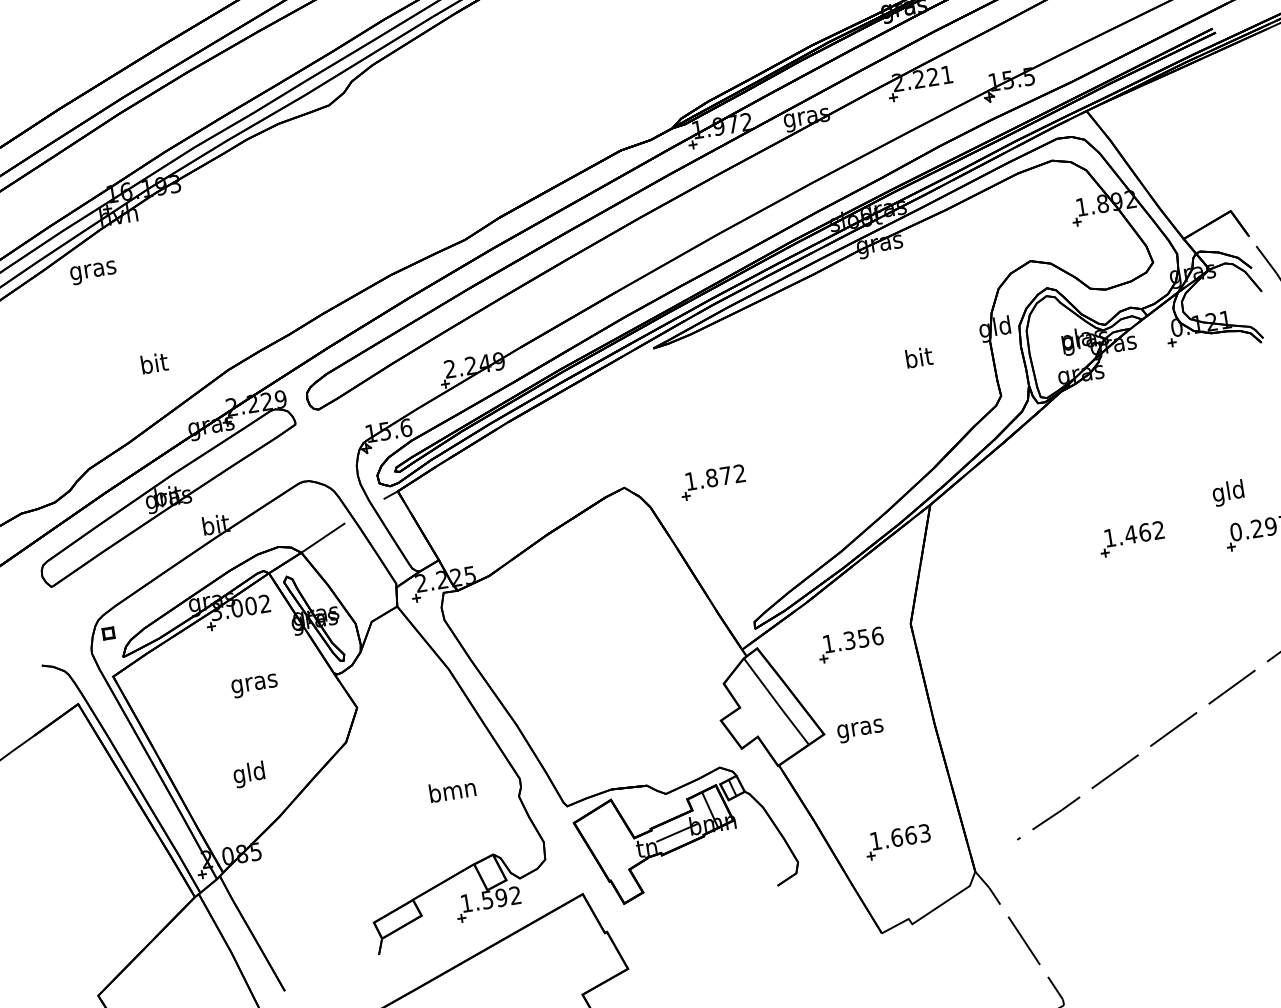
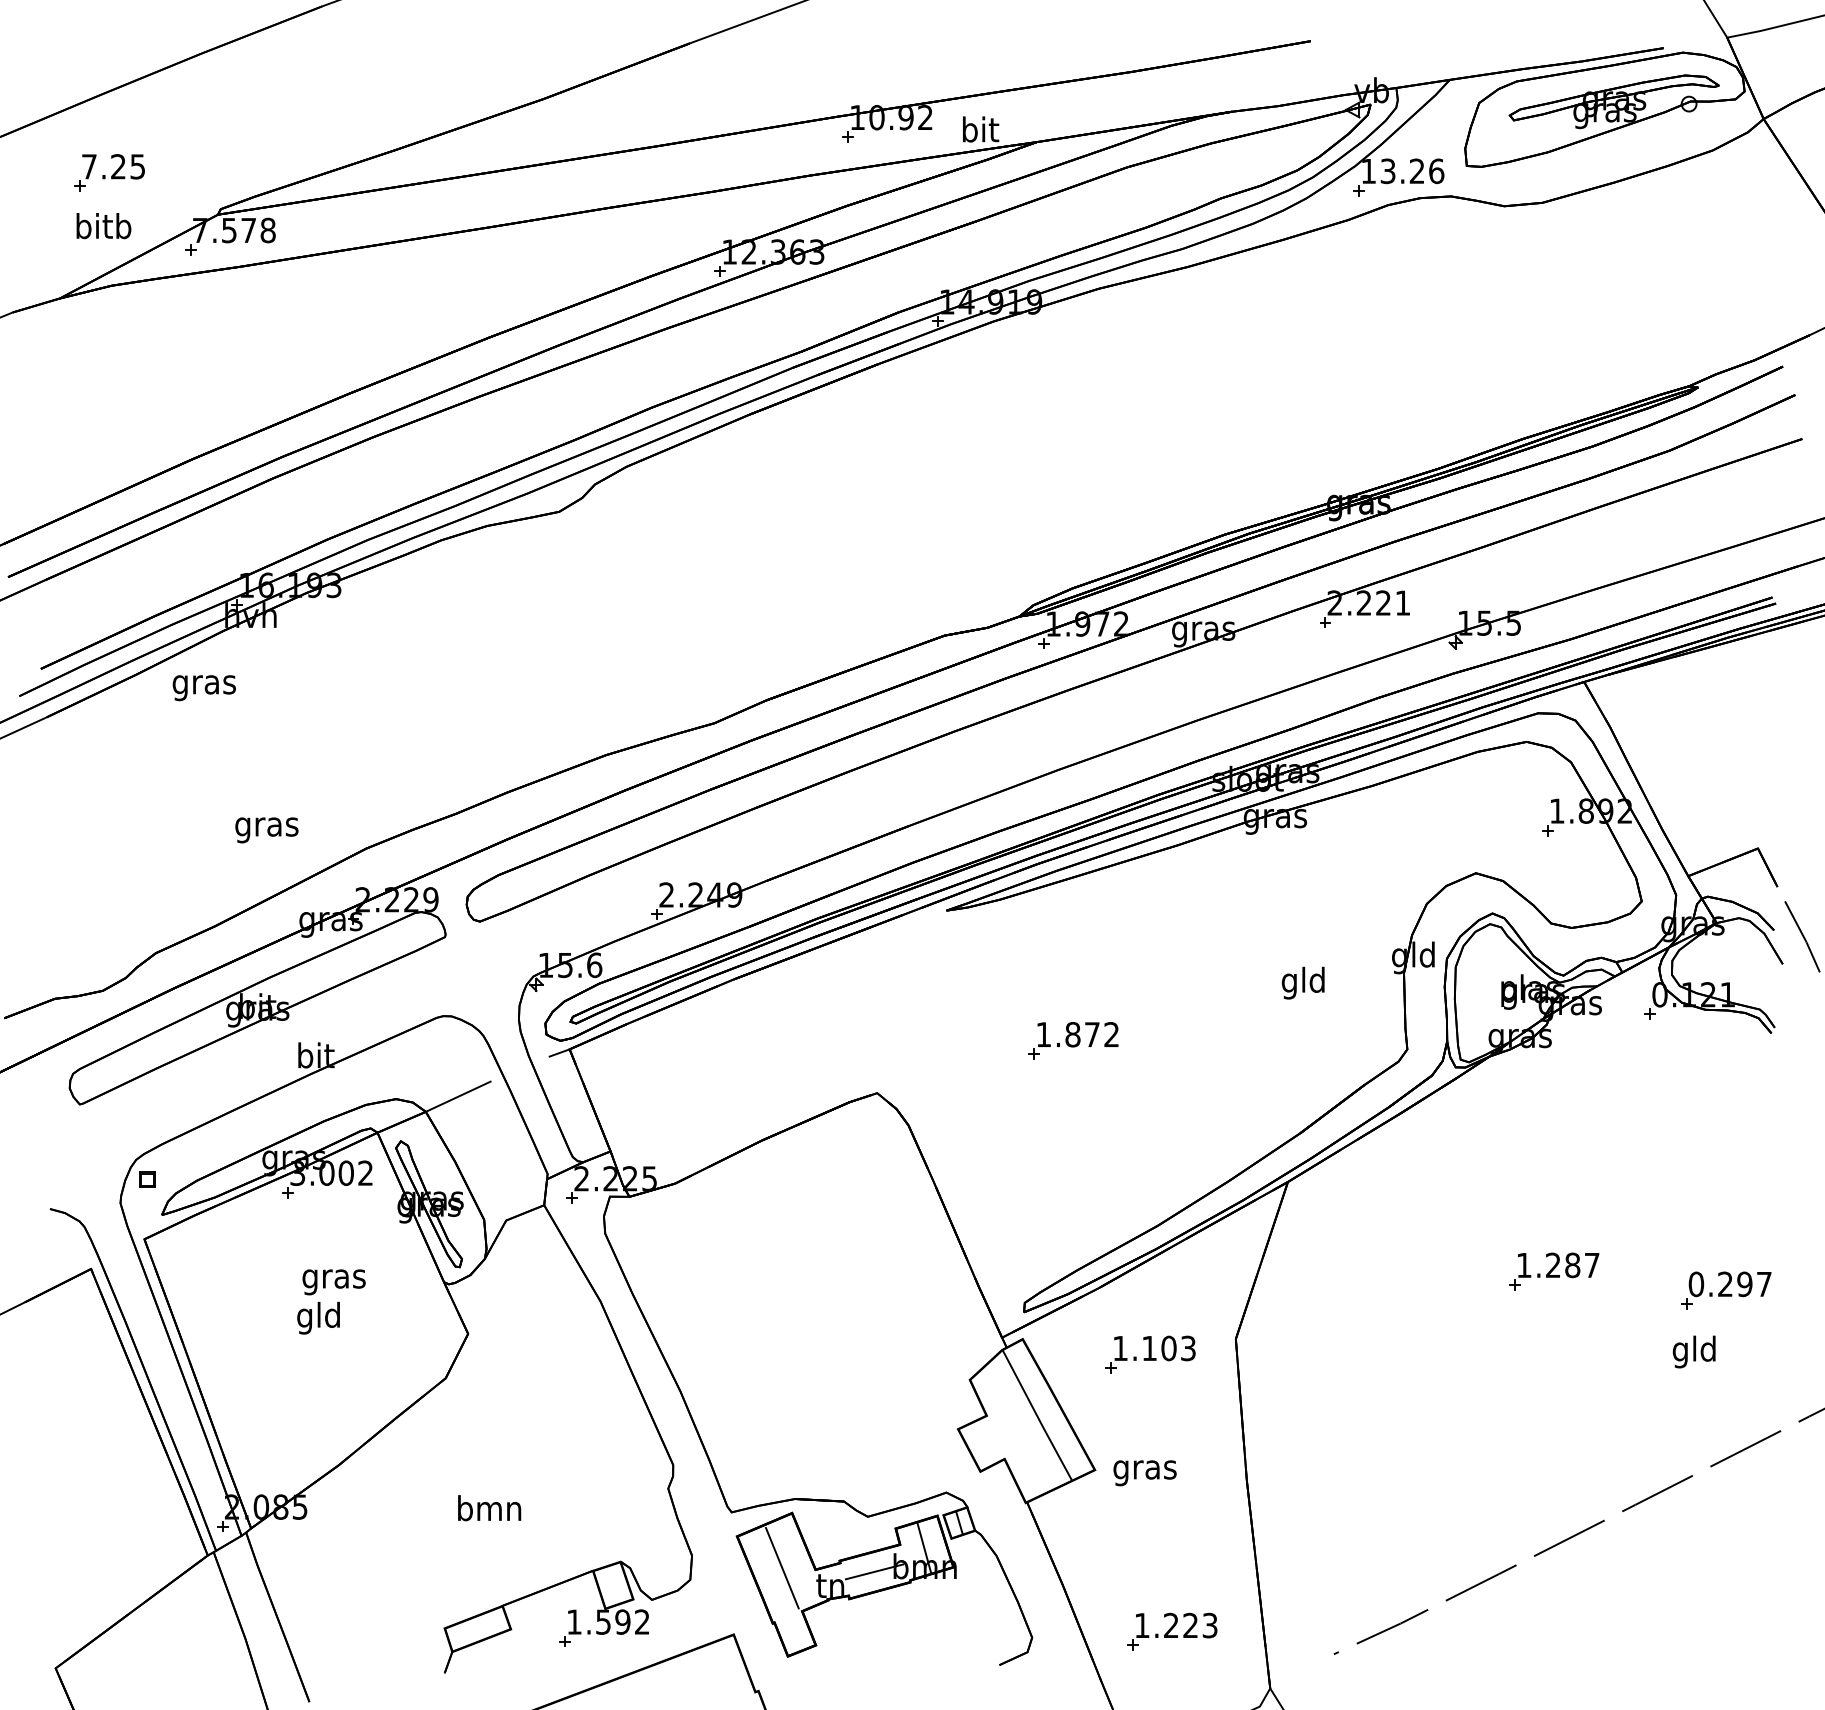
text: (918, 359) -> (1302, 982), bit -> gld
text: (154, 365) -> (266, 826), bit -> gras
part: (712, 482) -> (1073, 1040), moved
text: (1227, 492) -> (1693, 1351), moved
text: (1144, 532) -> (1572, 1265), 1.462 -> 1.287
text: (863, 638) -> (1169, 1348), 1.356 -> 1.103
text: (249, 774) -> (318, 1317), moved
text: (452, 790) -> (489, 1508), moved
text: (903, 836) -> (1180, 1625), 1.663 -> 1.223
line: (609, 840) -> (781, 1567), added

